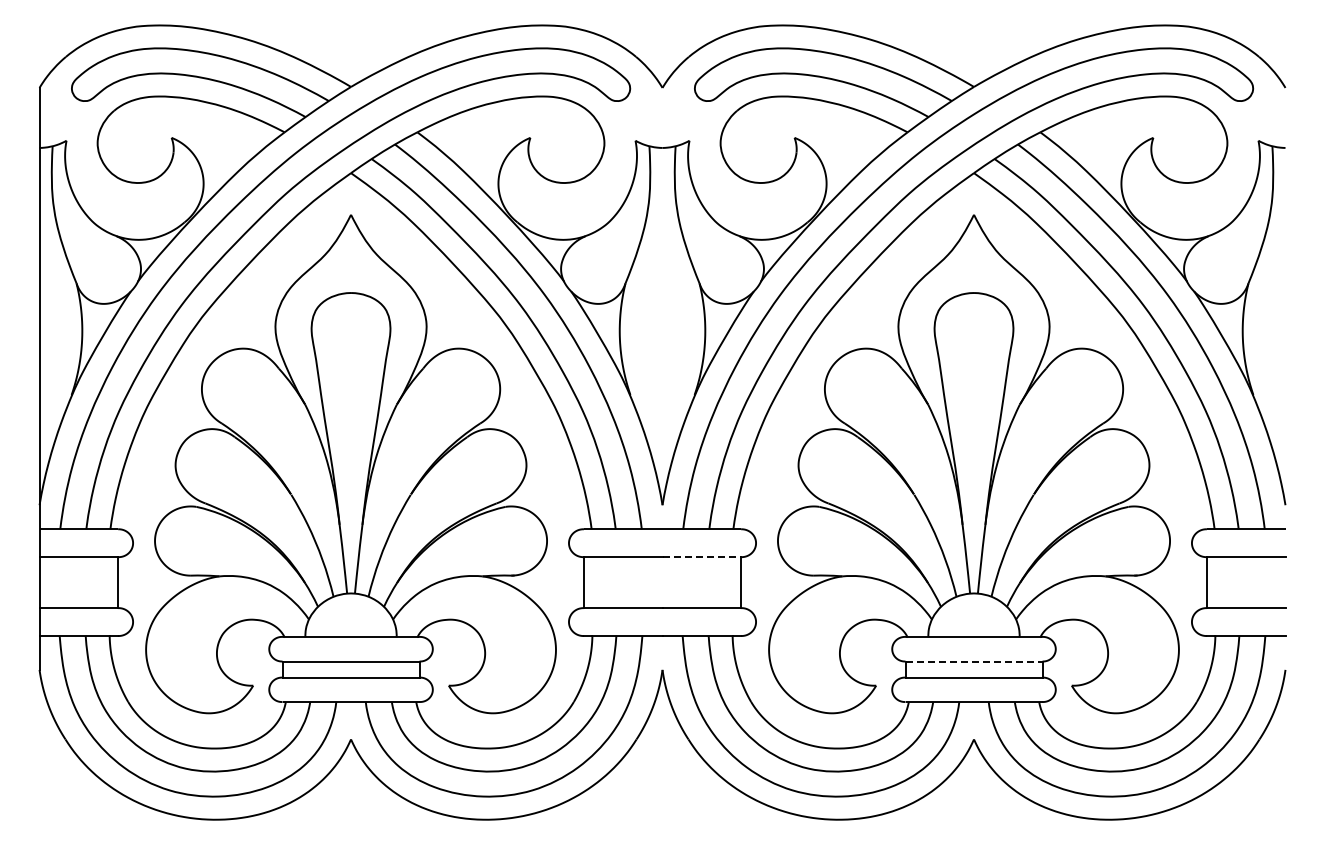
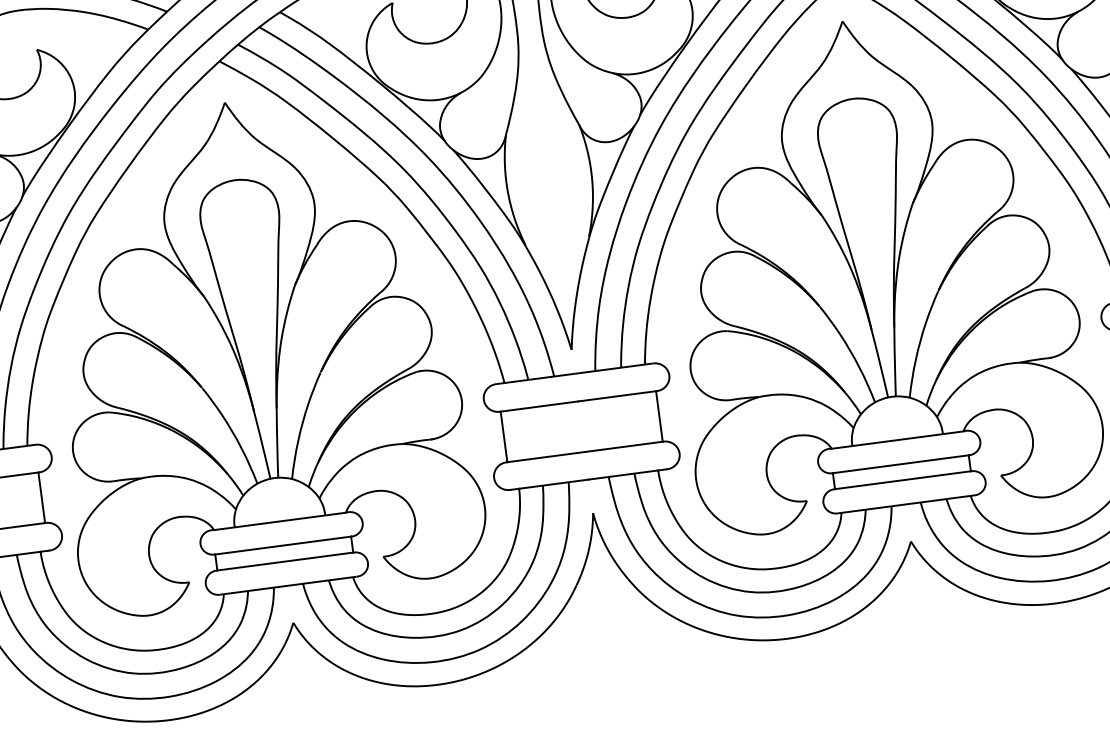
line: (702, 557) -> (618, 396), dashed -> solid
line: (974, 661) -> (901, 464), dashed -> solid

